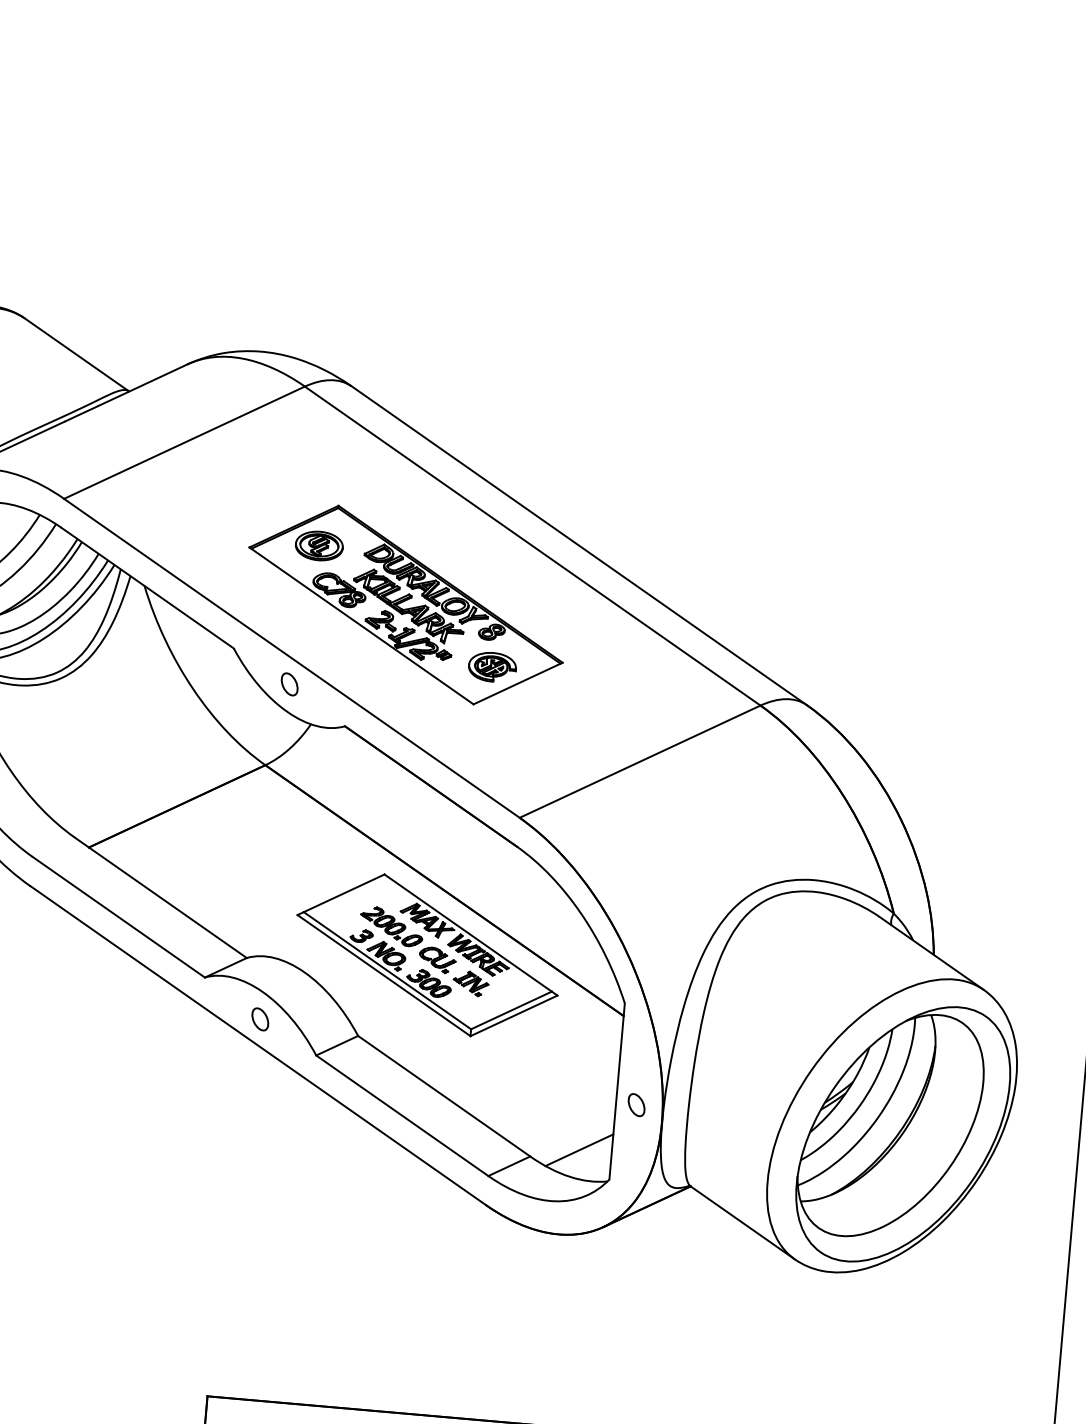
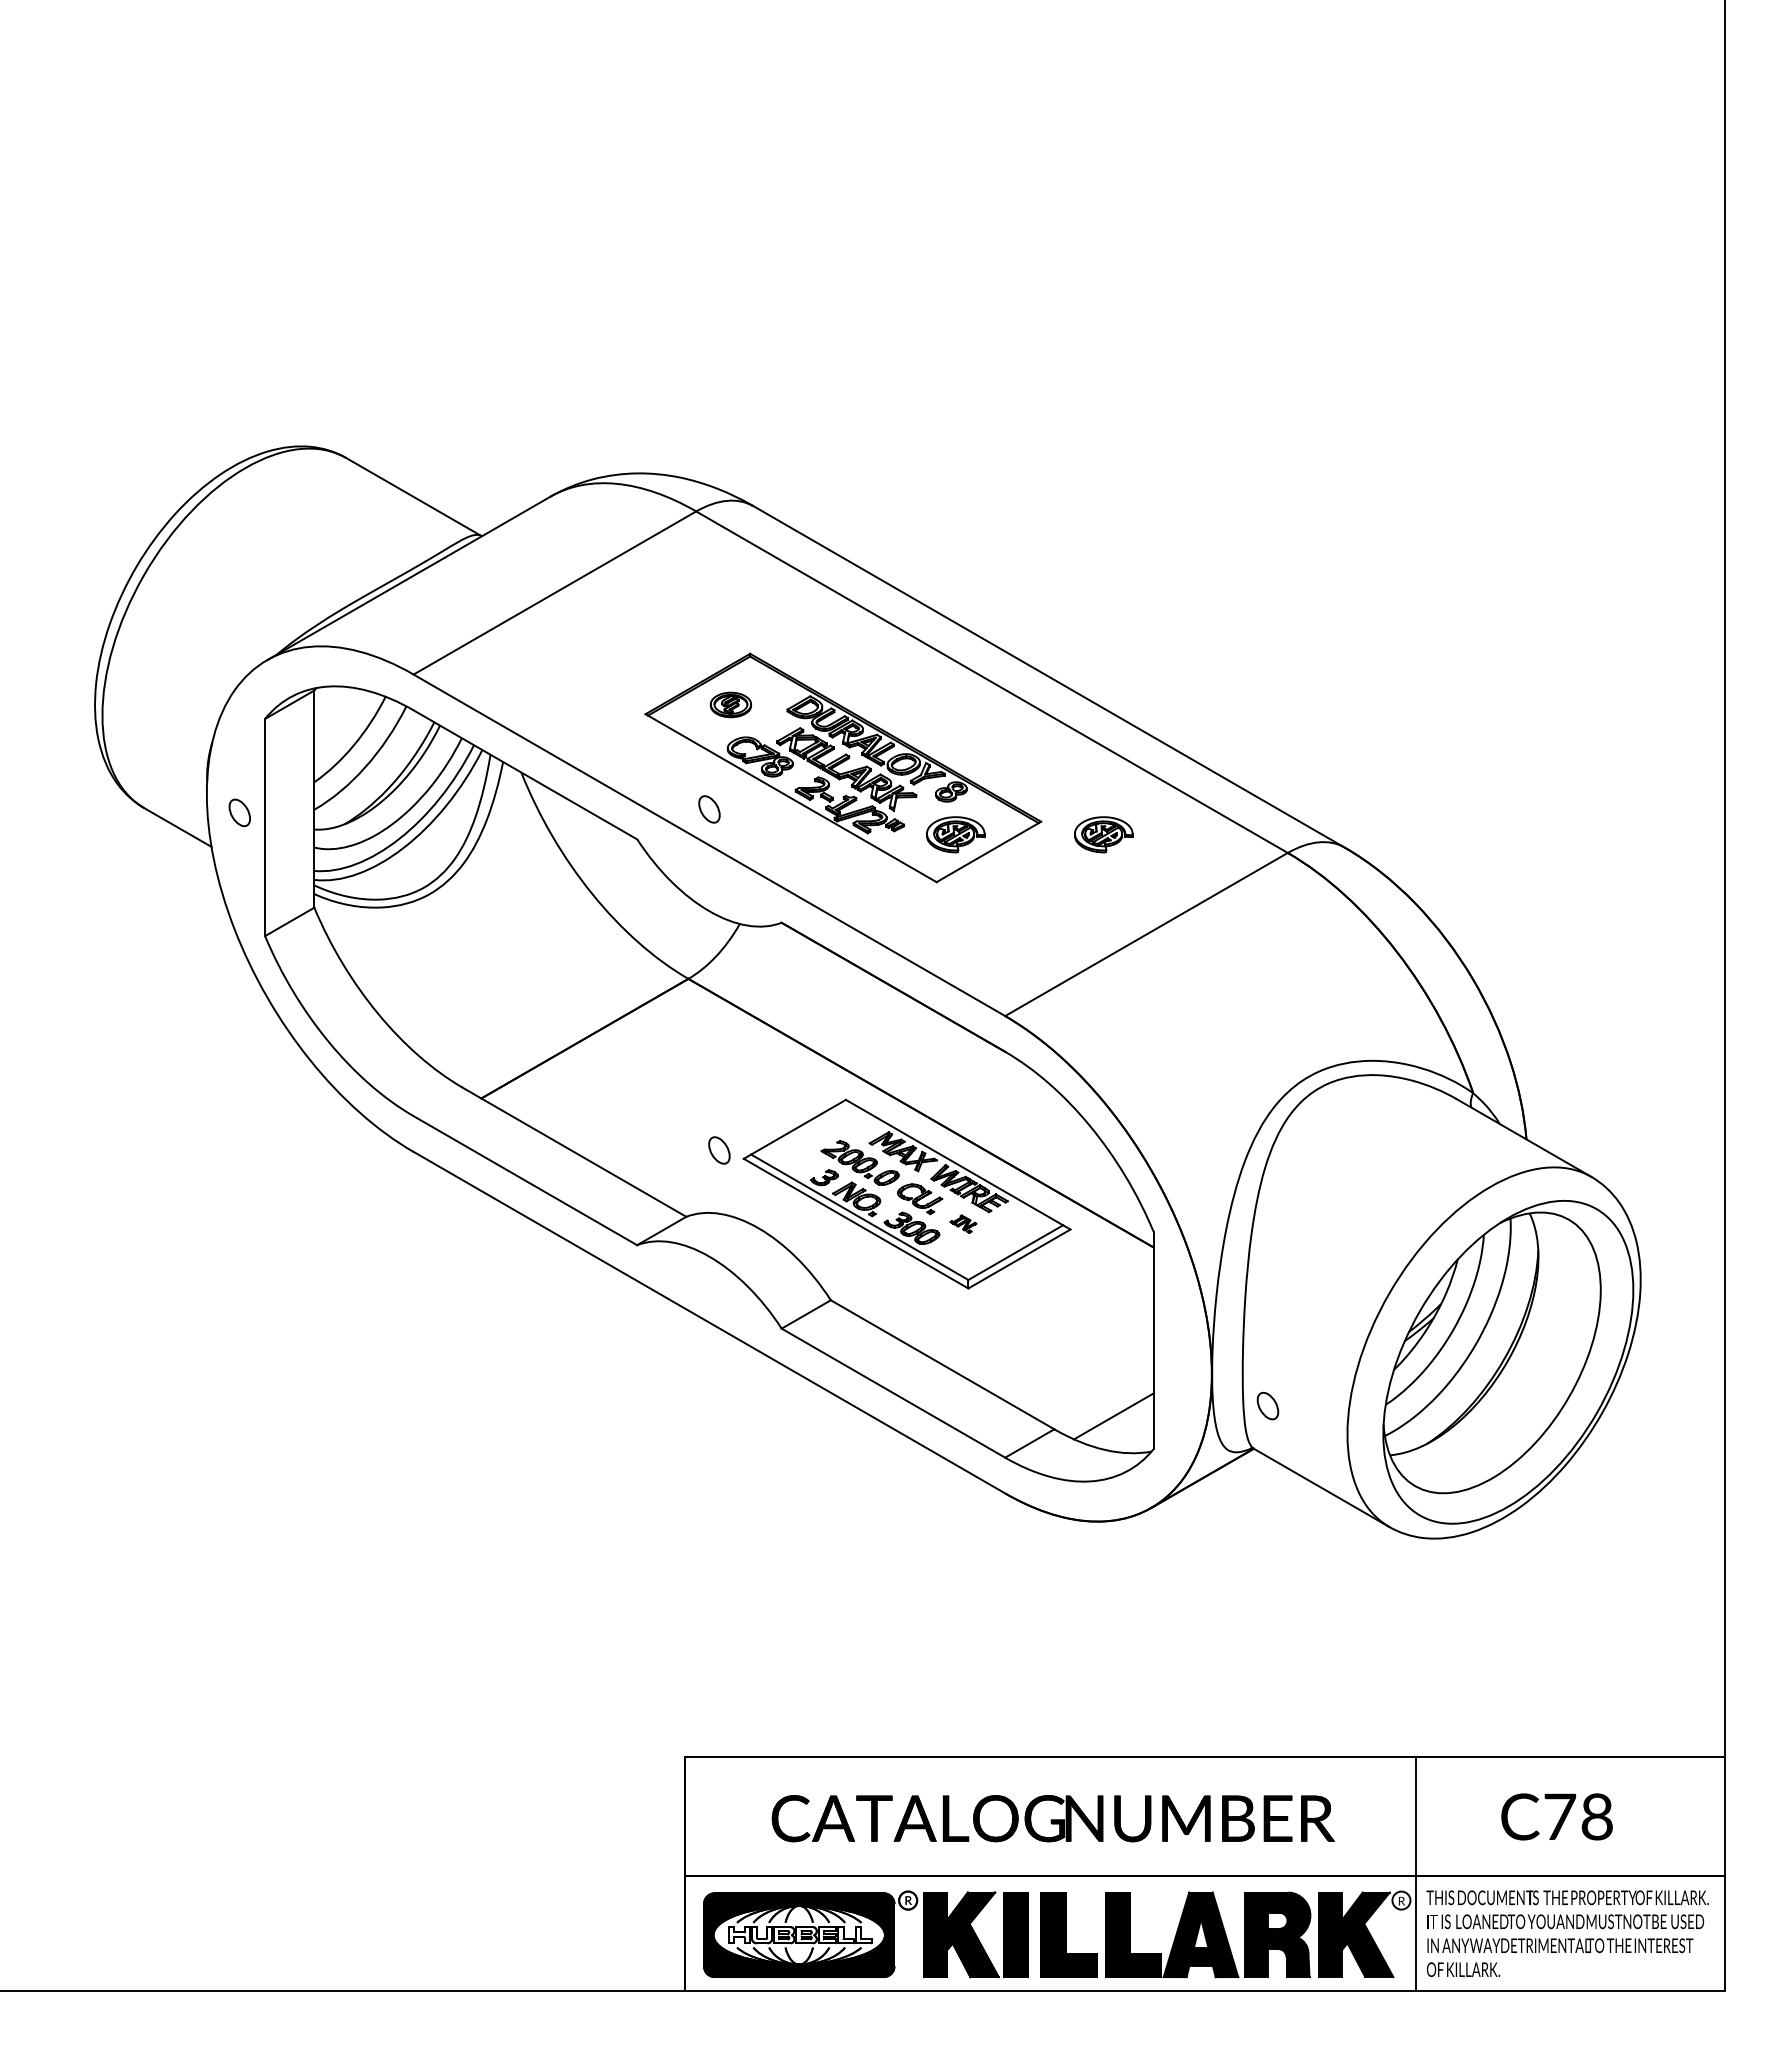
part: (319, 545) -> (730, 704), size x0.7
part: (612, 677) -> (1103, 834), added
part: (289, 684) -> (709, 809), moved
part: (471, 983) -> (963, 1223), size x0.6
part: (260, 1019) -> (719, 1150), moved
part: (636, 1104) -> (1267, 1405), moved

